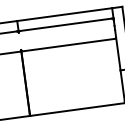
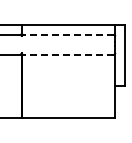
line: (66, 24) -> (68, 34), solid -> dashed
line: (68, 44) -> (68, 54), solid -> dashed

